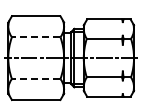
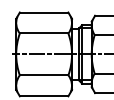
line: (35, 37) -> (43, 33), dashed -> solid
line: (35, 79) -> (43, 75), dashed -> solid

